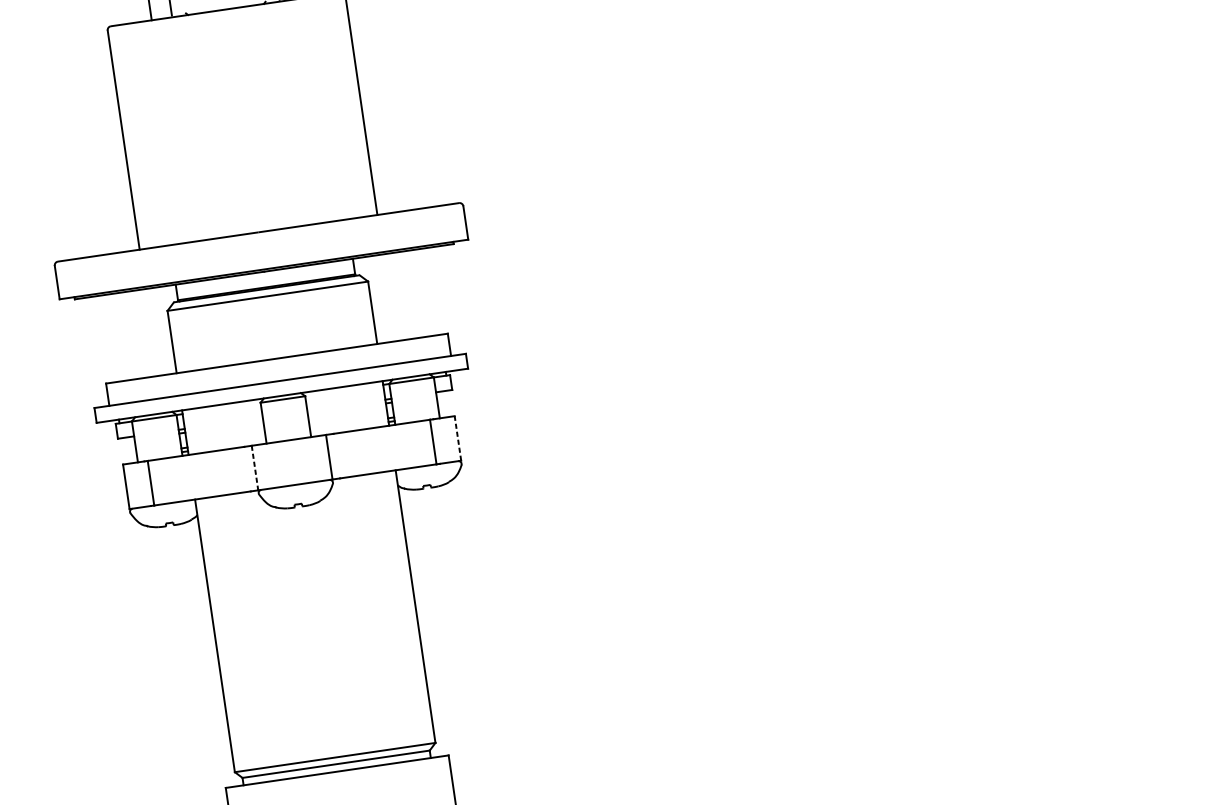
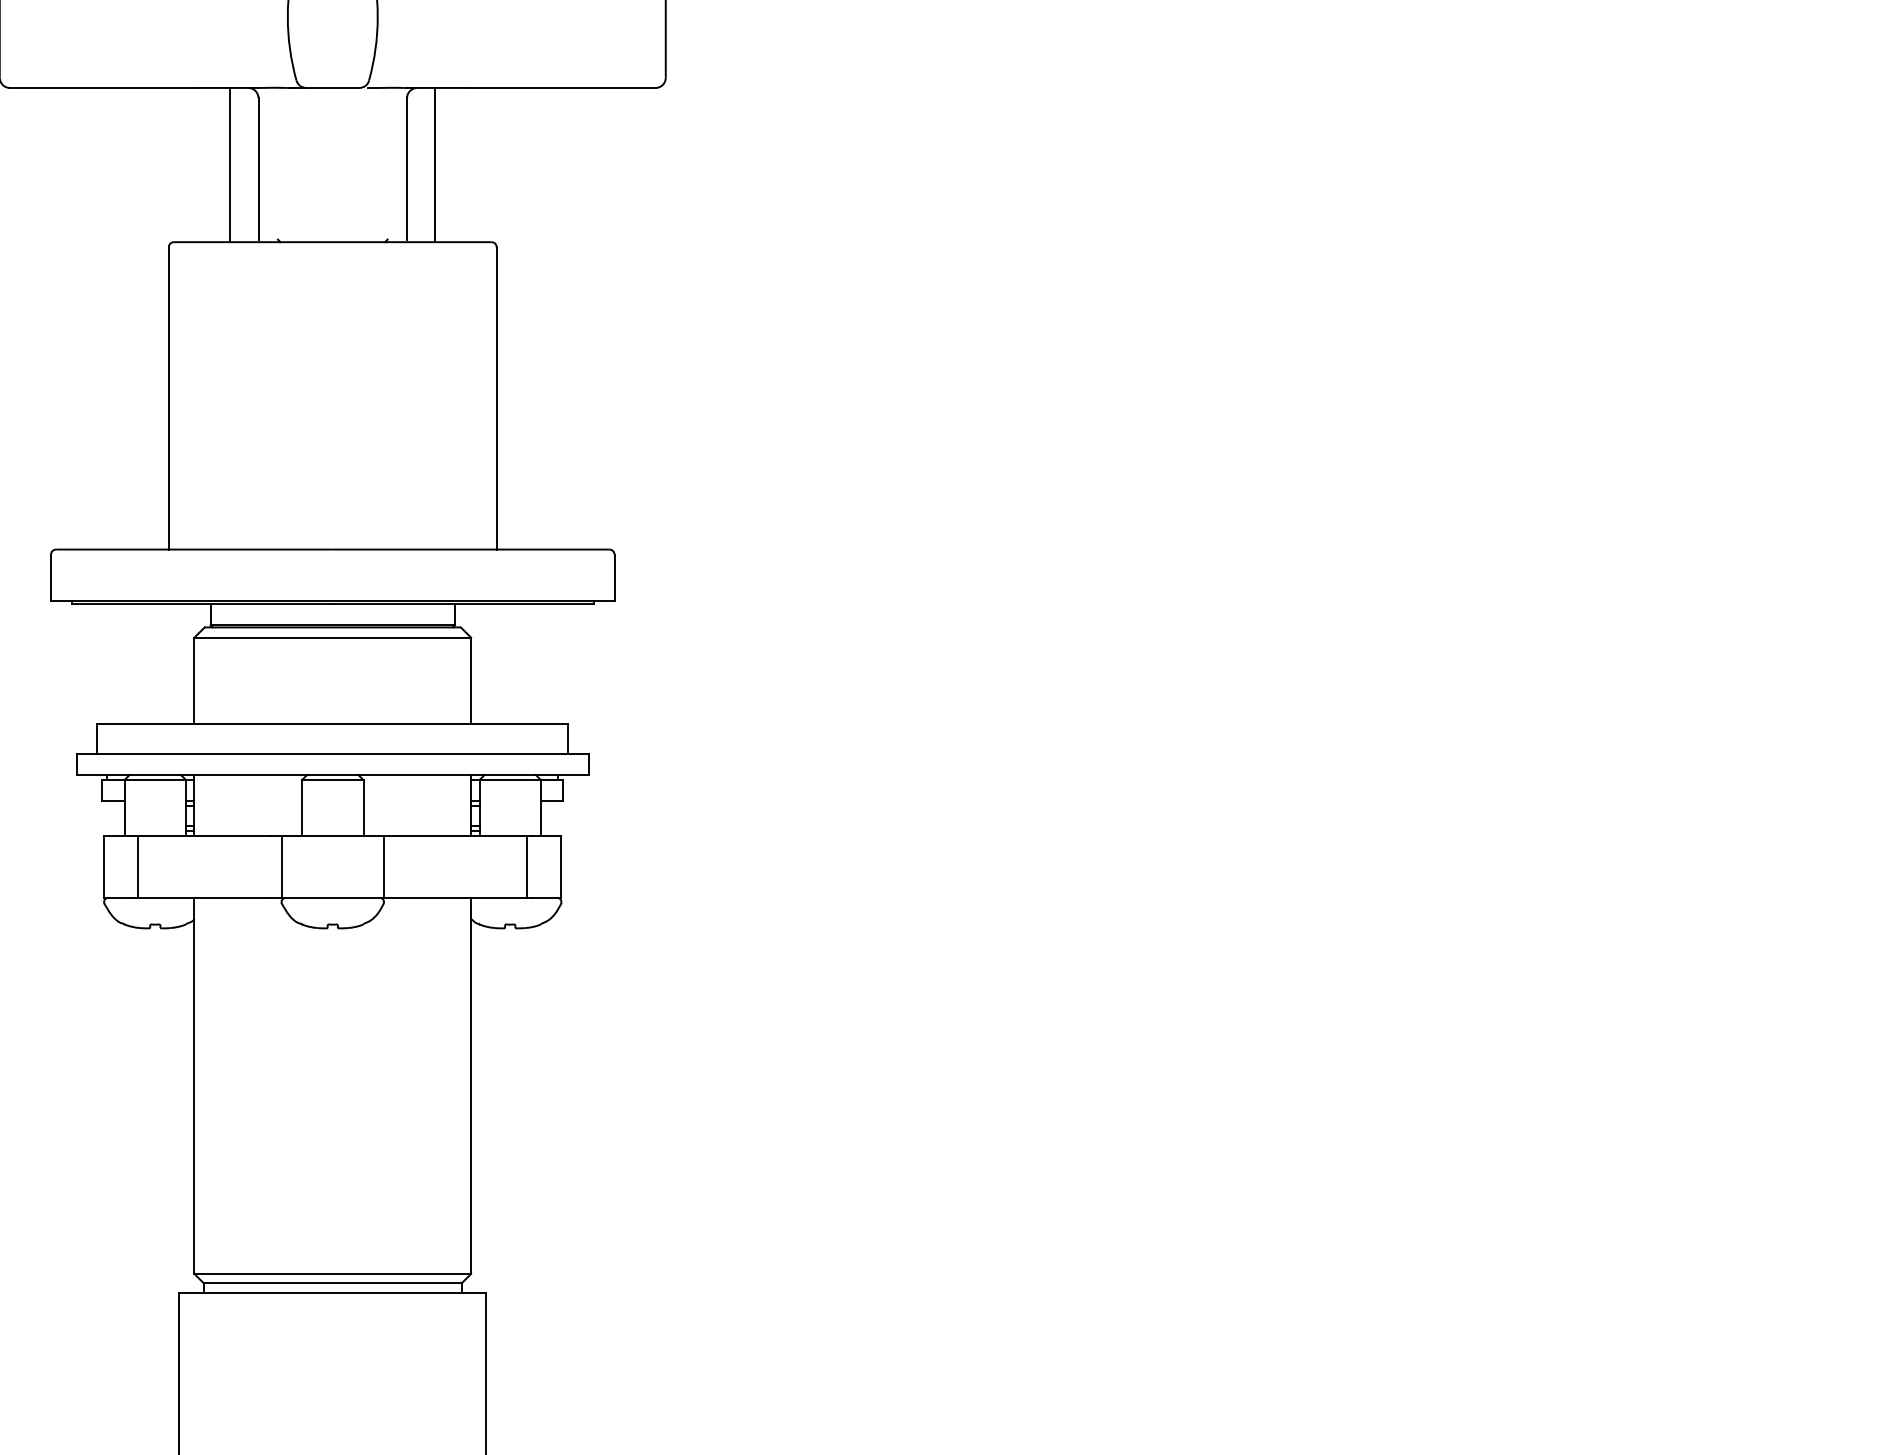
line: (458, 438) -> (561, 867), dashed -> solid
line: (255, 468) -> (281, 867), dashed -> solid

